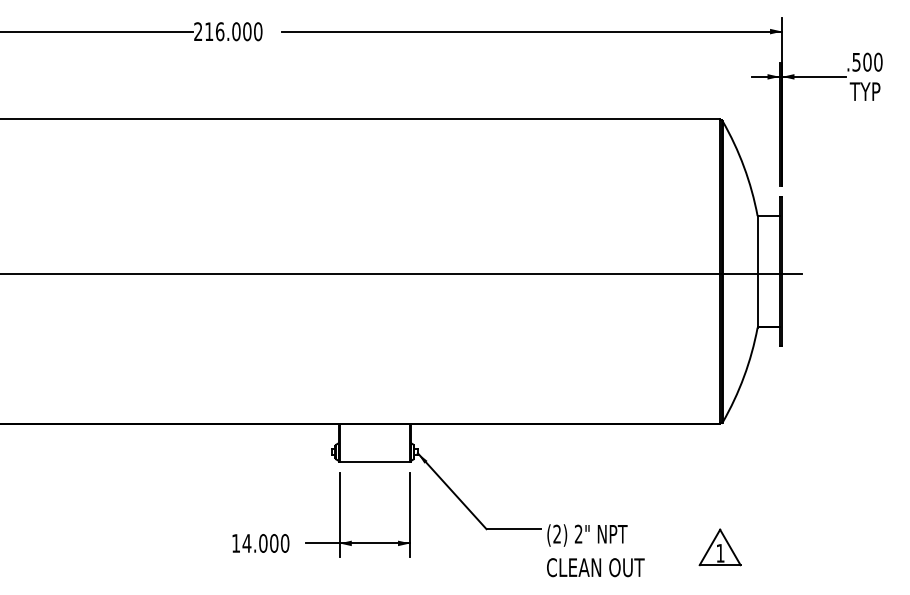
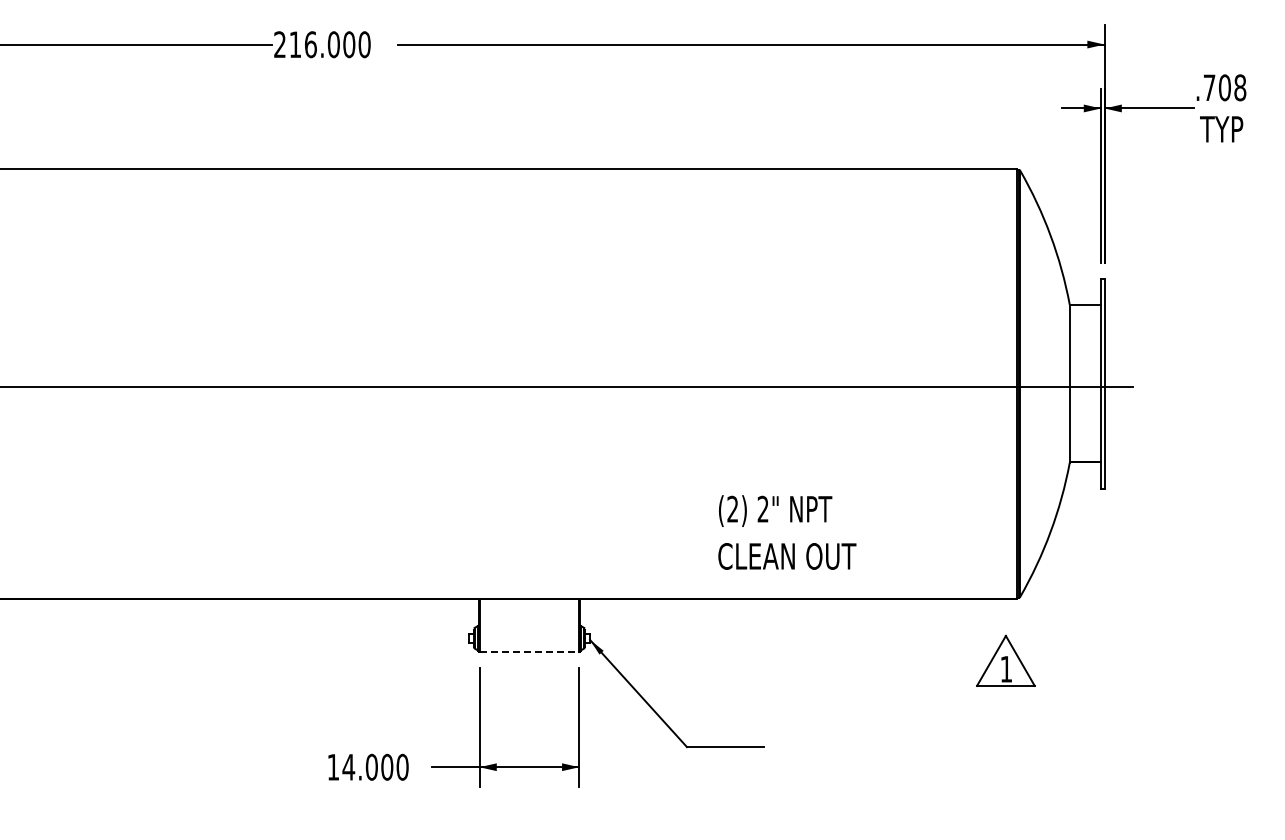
text: (867, 62) -> (1224, 87), .500 -> .708
line: (374, 462) -> (529, 652), solid -> dashed
part: (719, 547) -> (1005, 660), moved
text: (595, 550) -> (787, 532), moved

